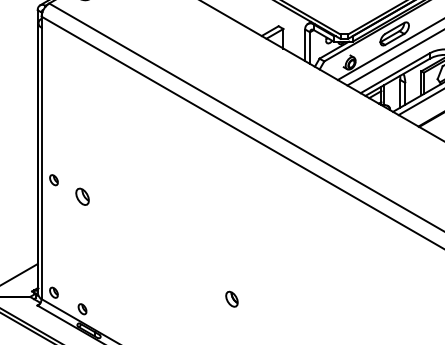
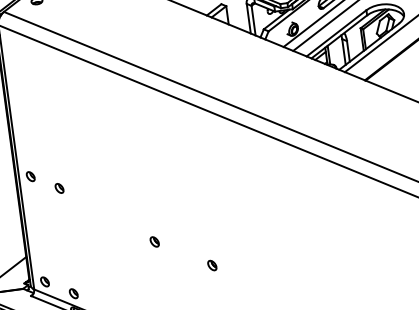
part: (82, 196) -> (59, 188), size x0.62
part: (174, 266) -> (154, 242), added
part: (231, 299) -> (211, 265), size x0.71

